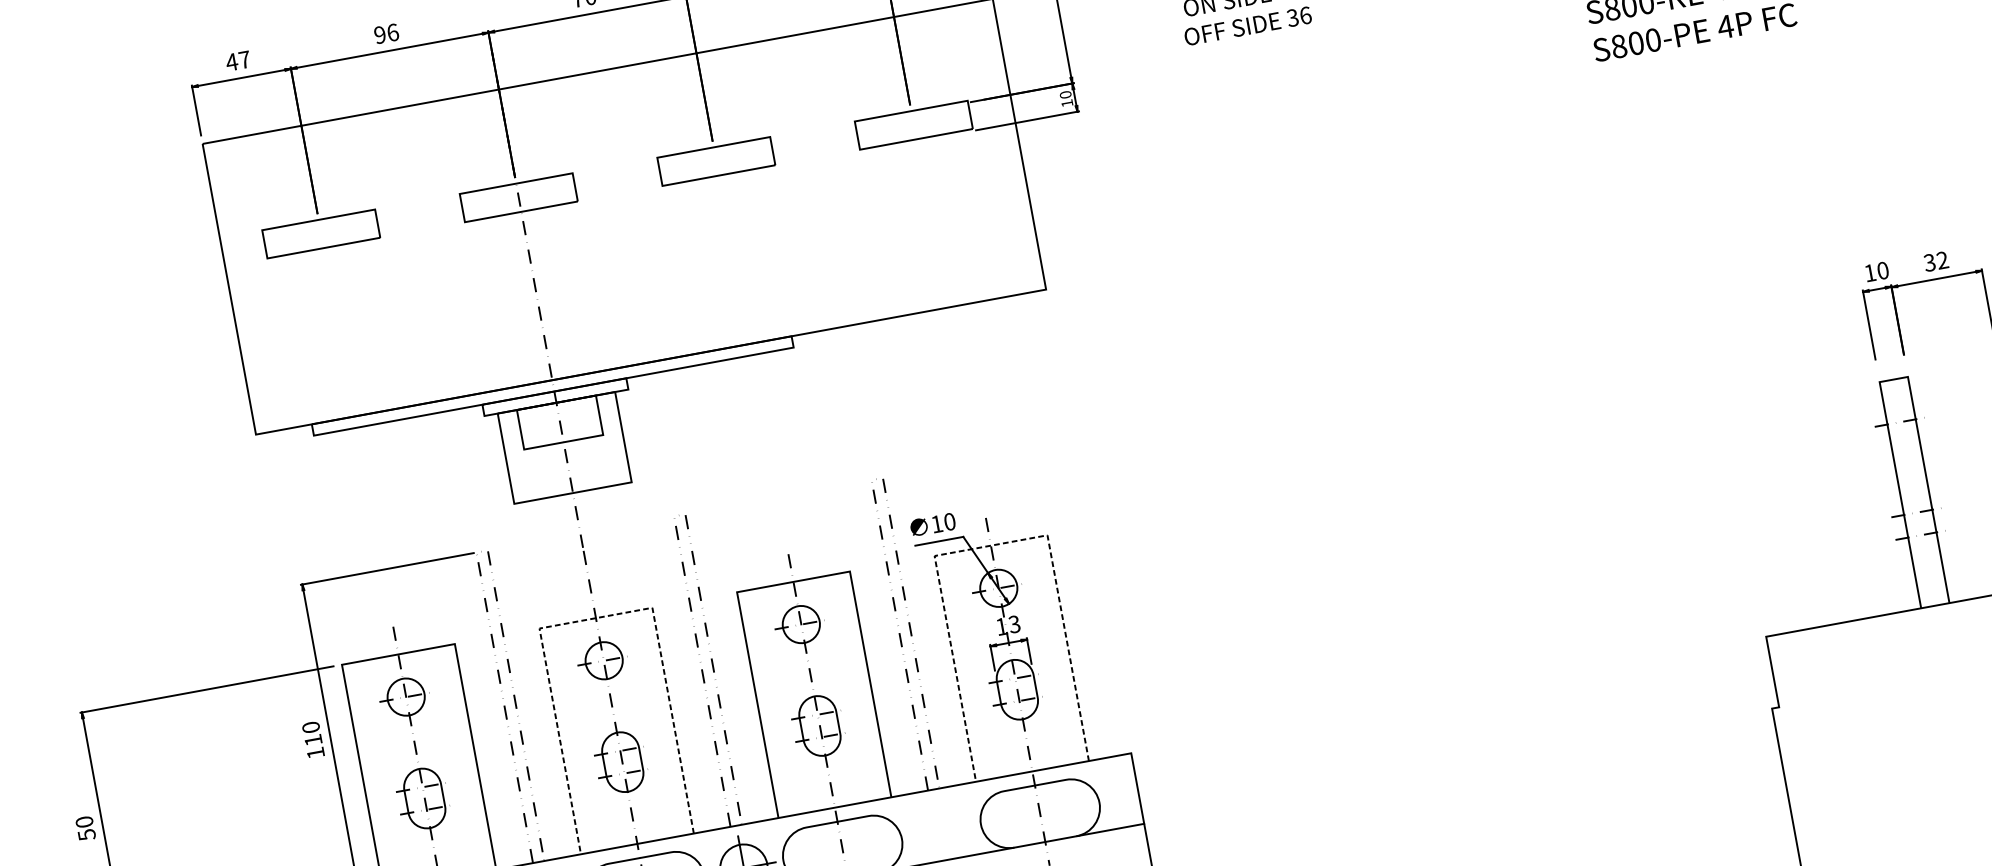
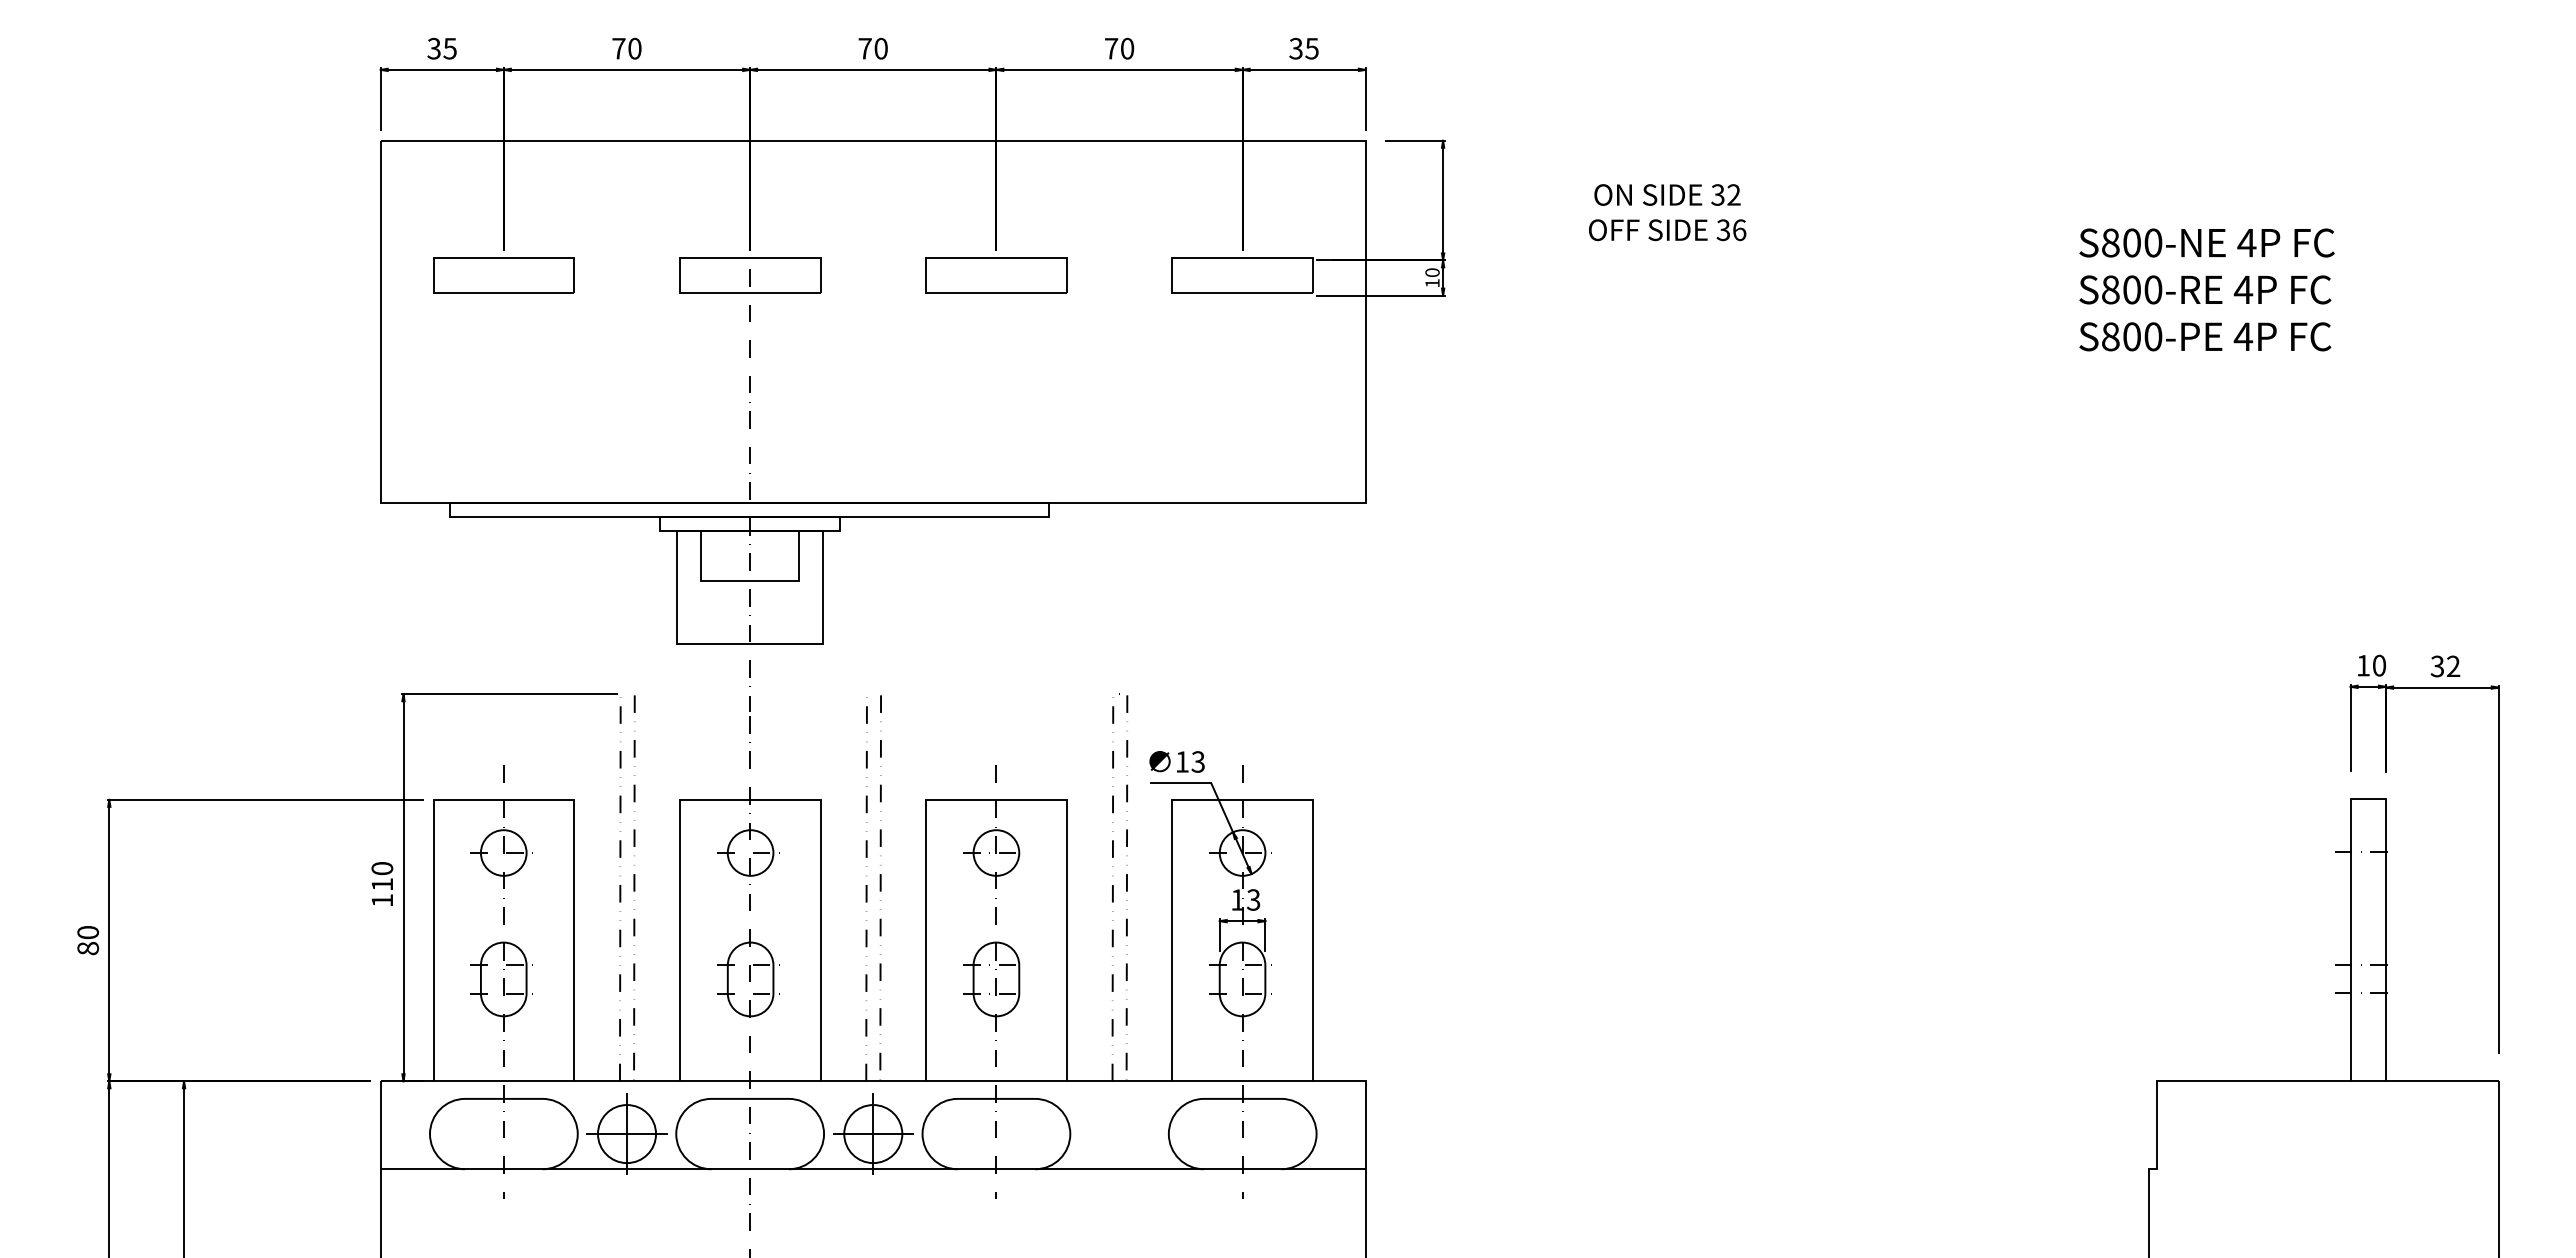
text: (386, 33) -> (626, 48), 96 -> 70
text: (237, 60) -> (441, 48), 47 -> 35
text: (949, 521) -> (1197, 761), 10 -> 13
line: (990, 545) -> (1242, 799), dashed -> solid
line: (595, 617) -> (749, 799), dashed -> solid
text: (86, 834) -> (87, 948), 50 -> 80

